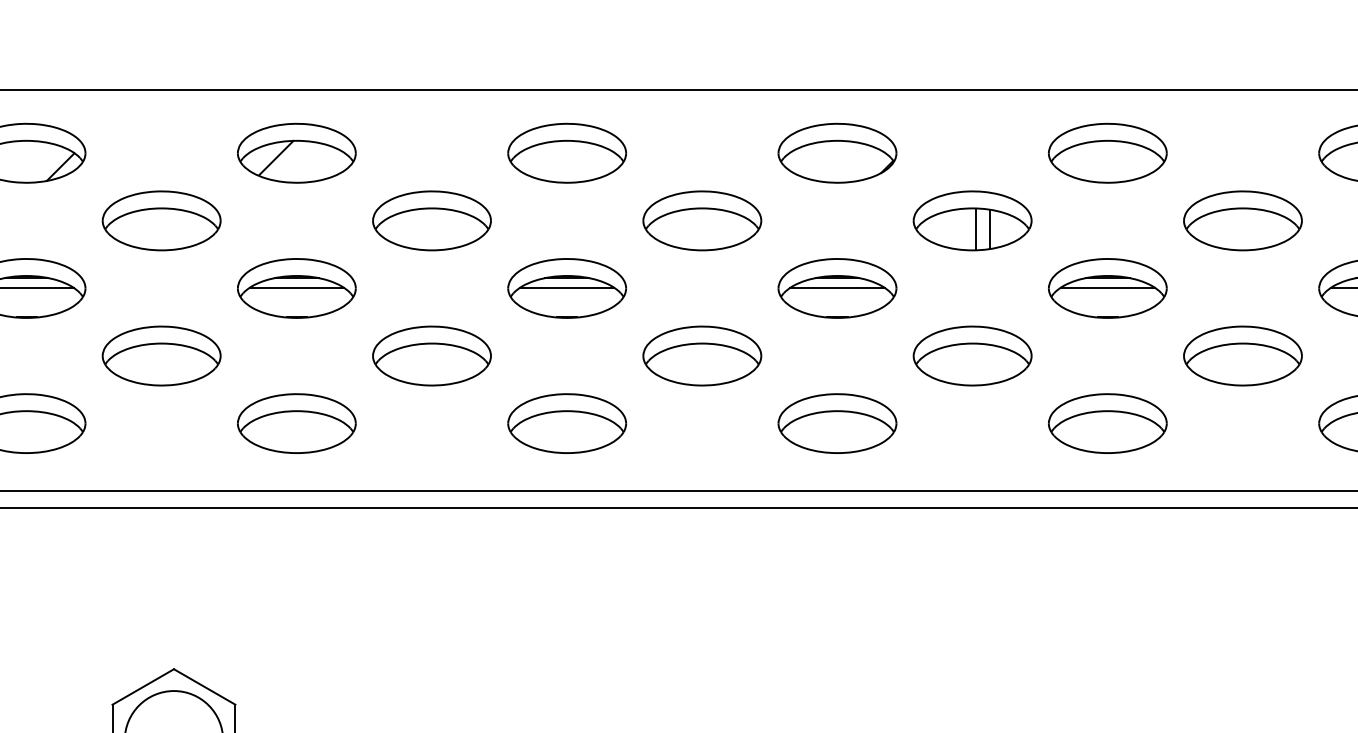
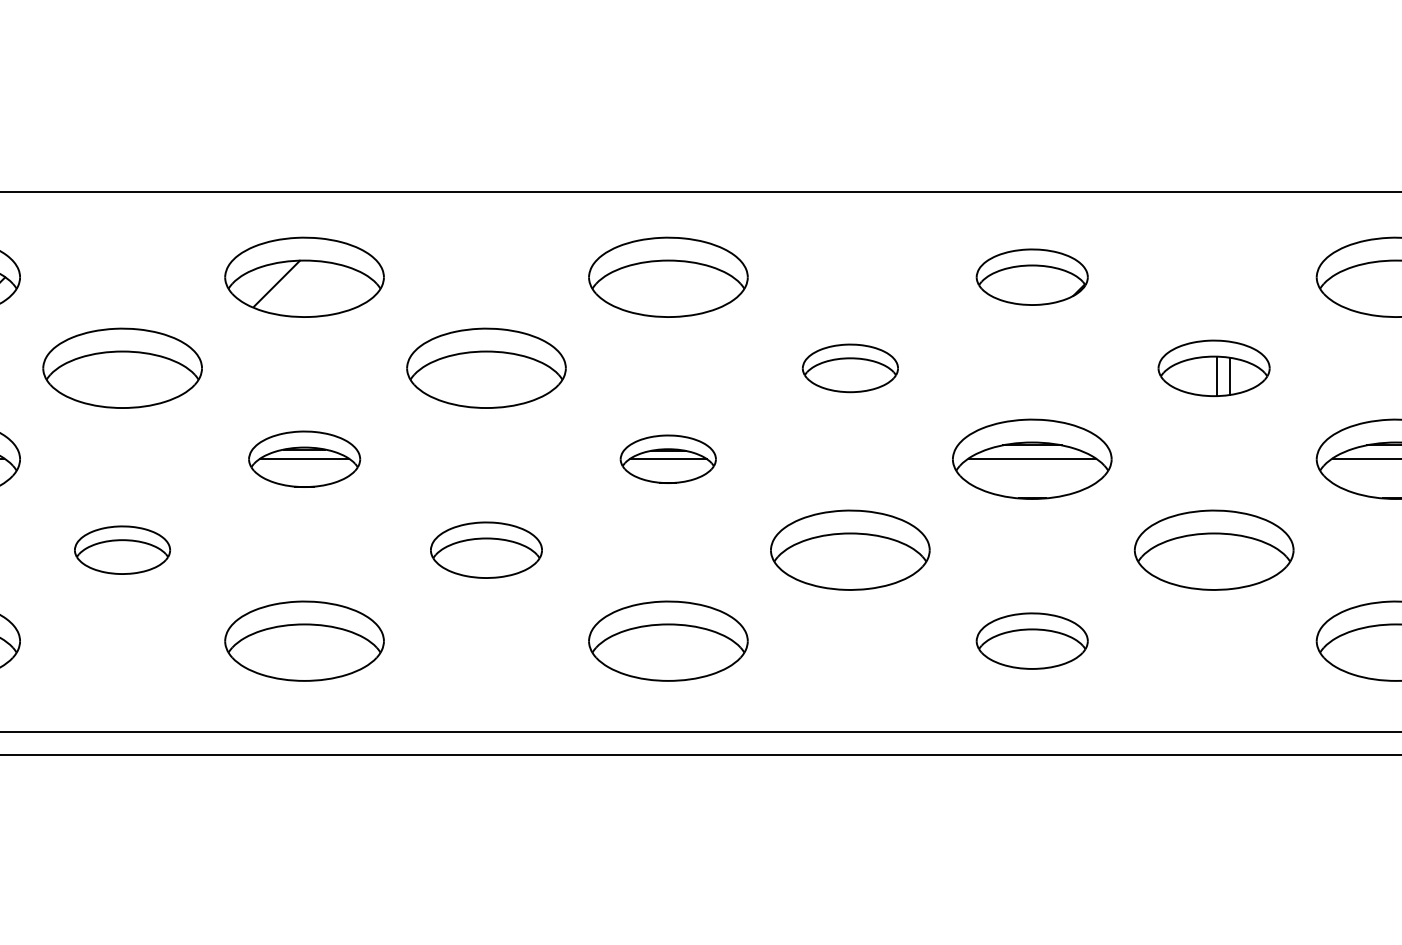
part: (837, 152) -> (1032, 276), size x0.7
part: (702, 220) -> (850, 367), size x0.6
part: (972, 220) -> (1213, 367), size x0.7
part: (296, 288) -> (304, 459), size x0.7
part: (566, 288) -> (667, 459), size x0.6
part: (161, 355) -> (122, 549), size x0.6
part: (431, 355) -> (485, 549), size x0.7
part: (837, 423) -> (1032, 641), size x0.7

